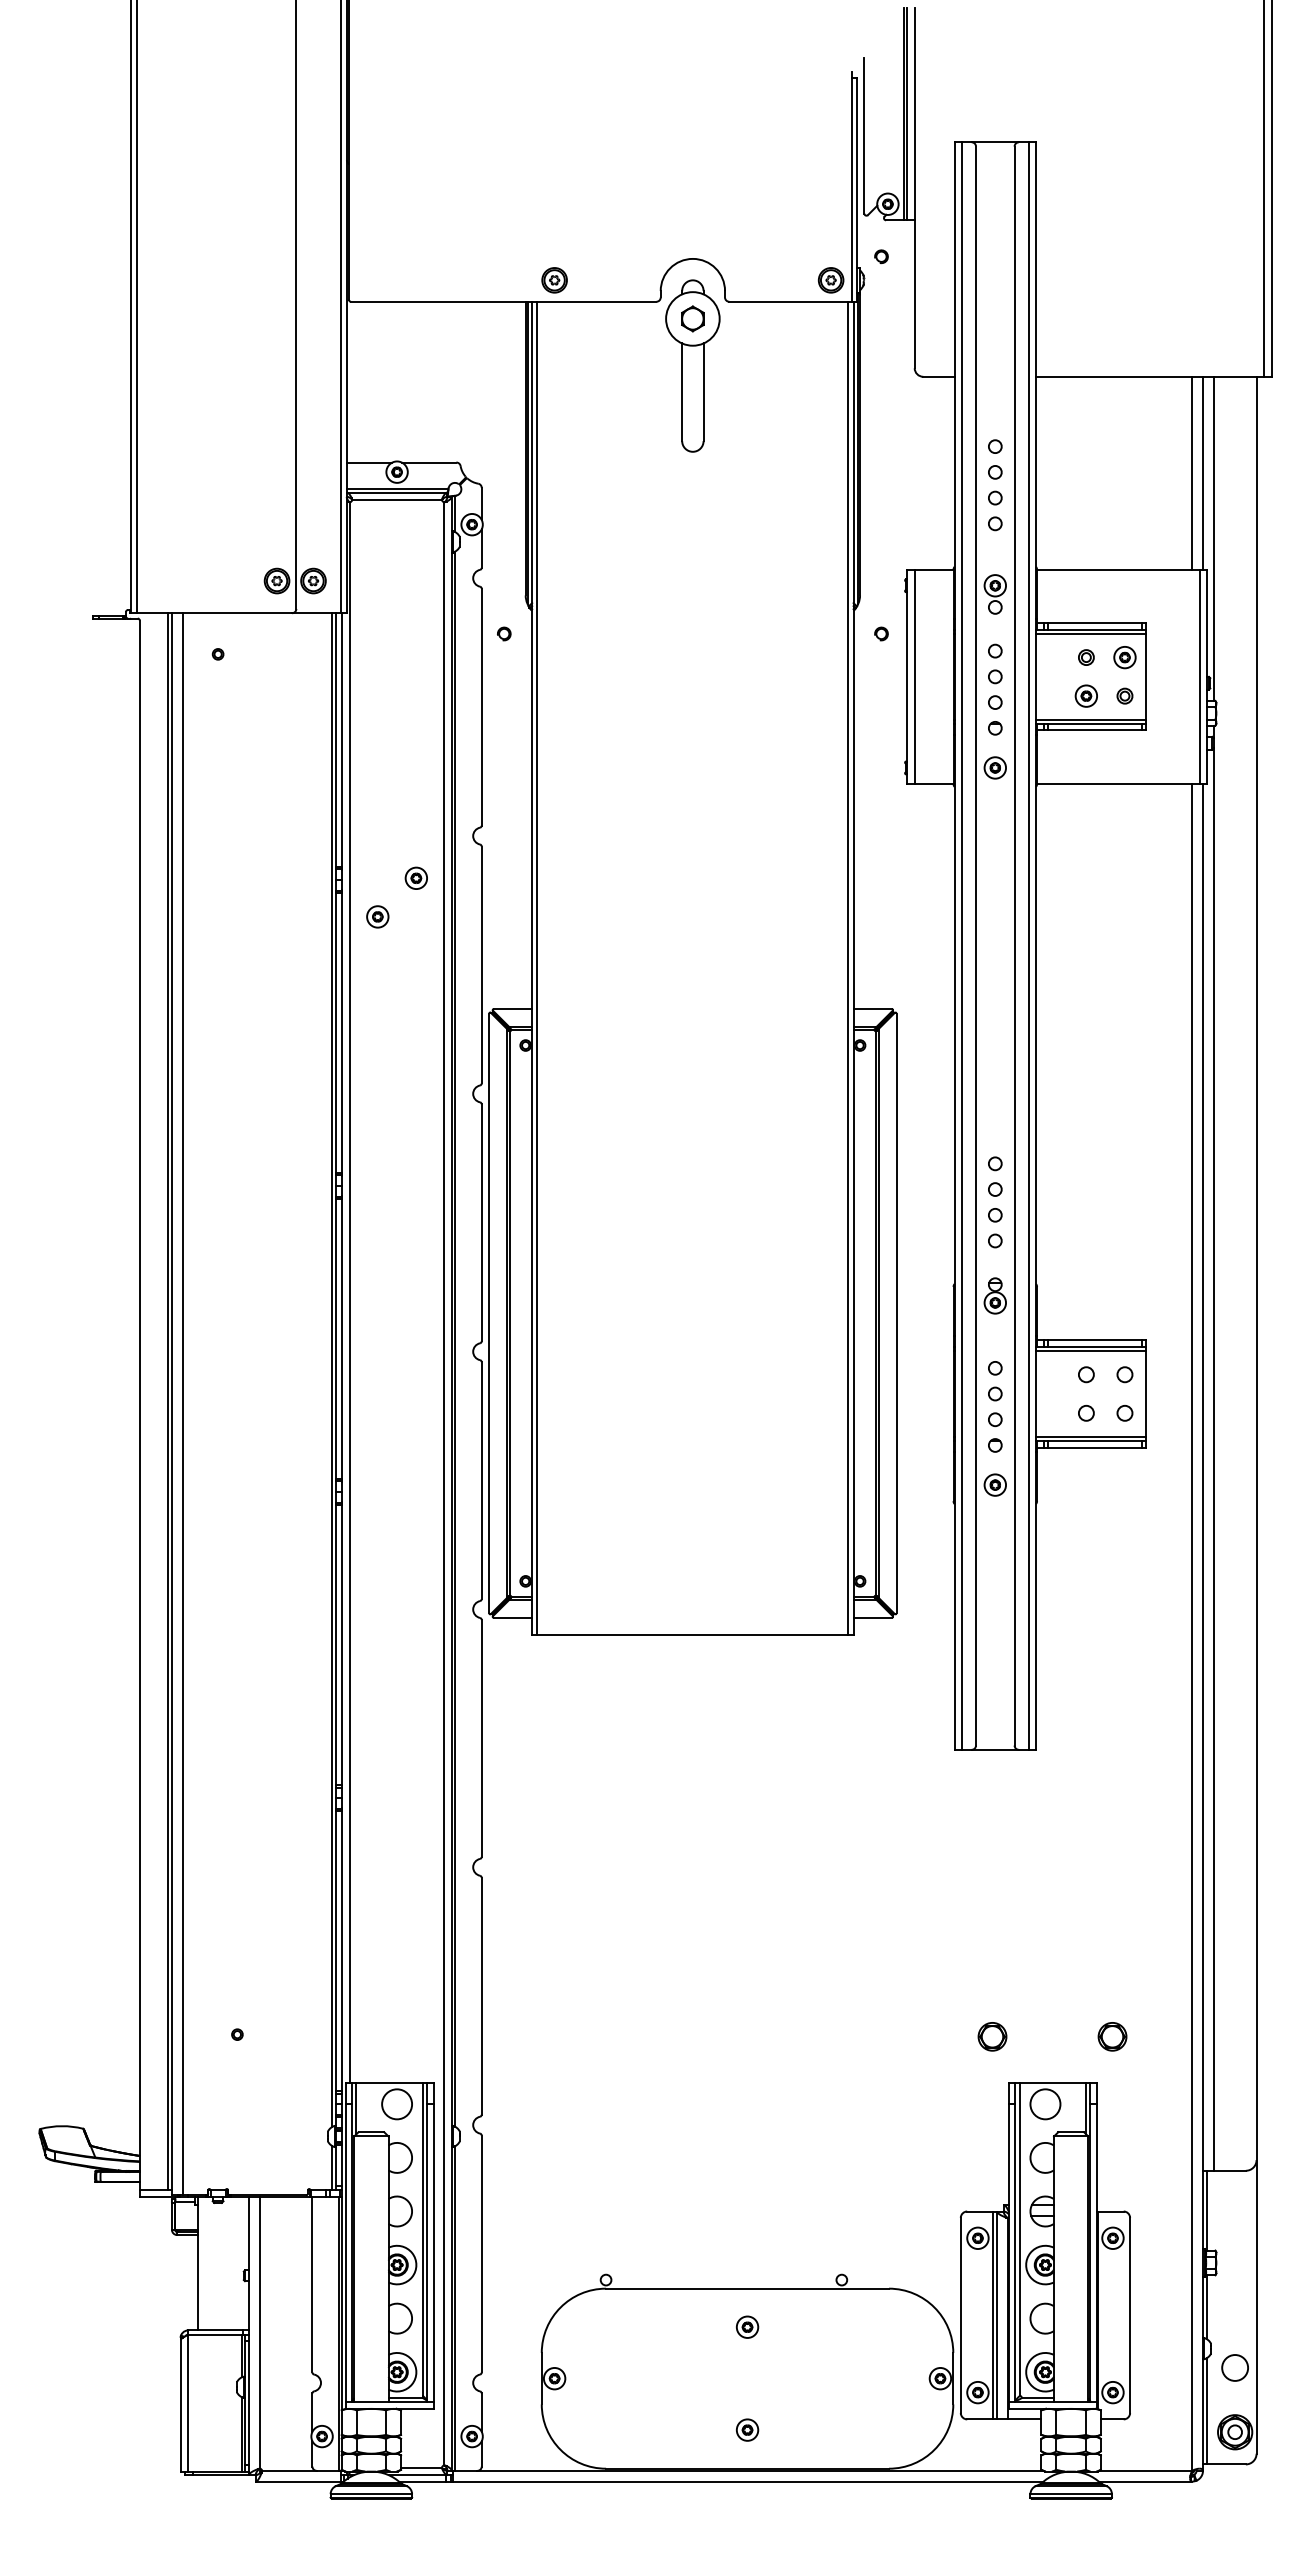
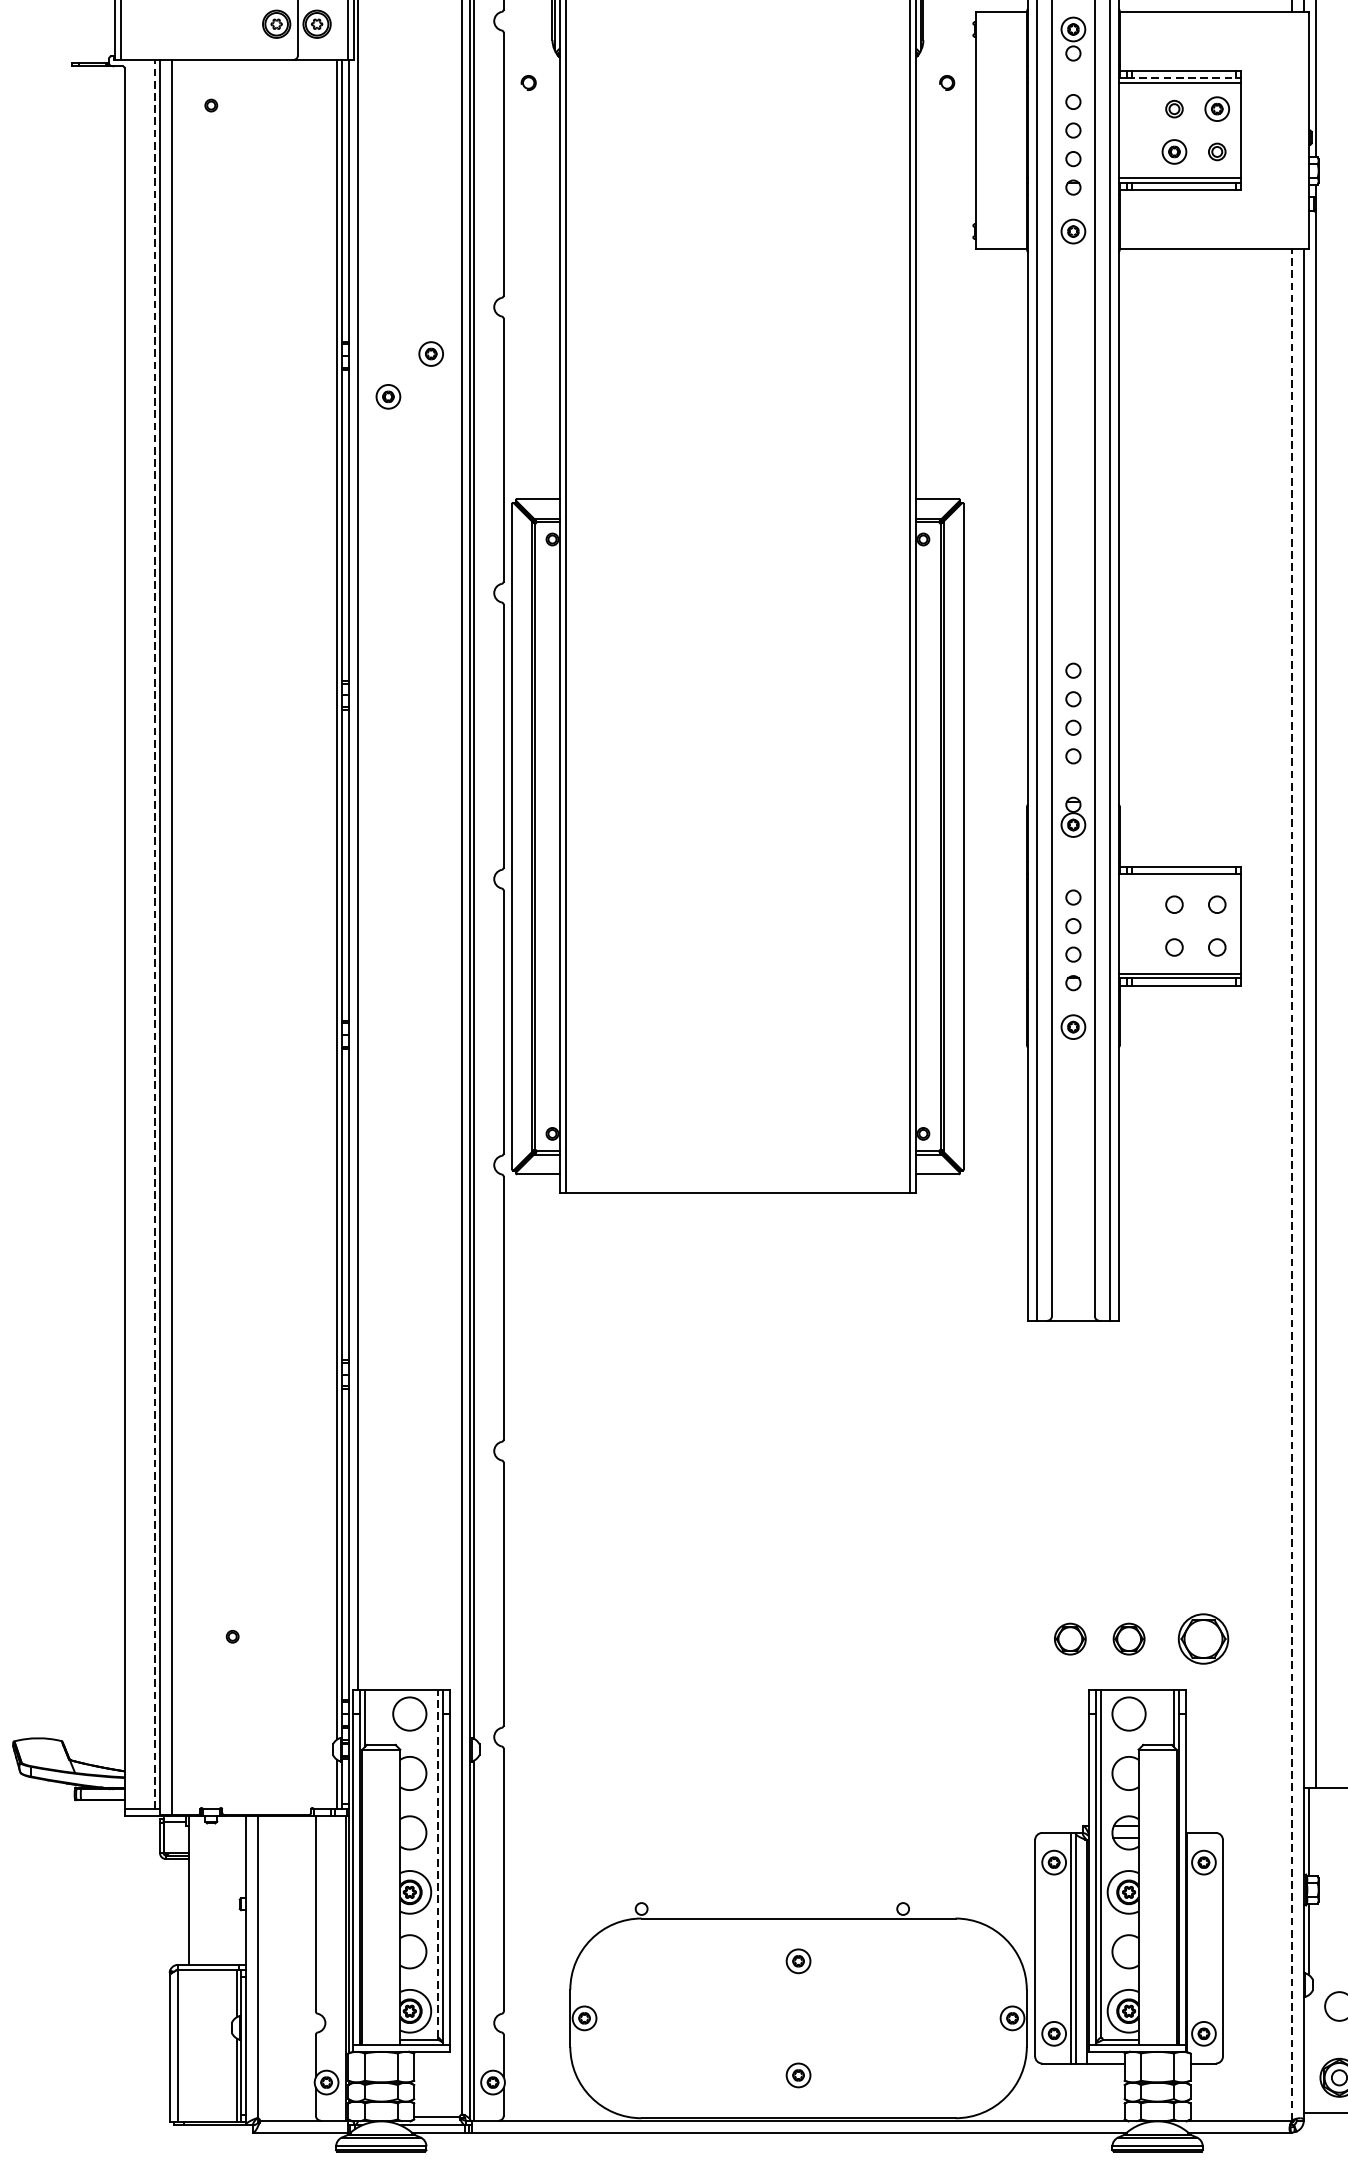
line: (1095, 629) -> (1184, 78), solid -> dashed
line: (914, 676) -> (983, 130), removed
line: (1199, 676) -> (1299, 130), removed
line: (1091, 1351) -> (1180, 878), removed
line: (167, 1401) -> (155, 934), solid -> dashed
line: (1192, 1626) -> (1292, 1183), solid -> dashed
part: (1045, 2036) -> (1129, 1638), added
part: (1112, 2036) -> (1203, 1638), size x1.6
line: (422, 2238) -> (438, 1862), solid -> dashed
line: (1207, 2410) -> (1308, 2053), removed

